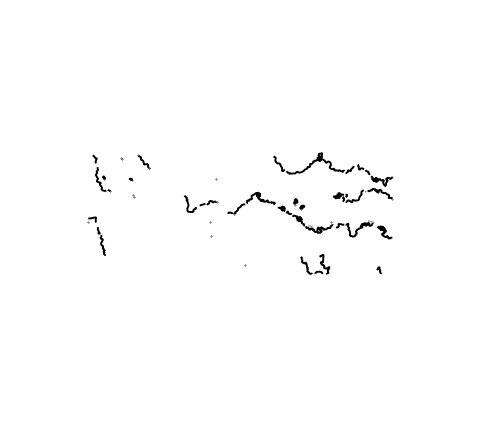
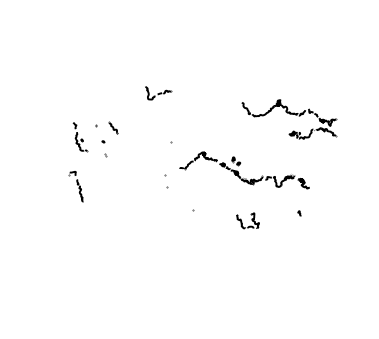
part: (333, 177) -> (289, 119), moved
part: (200, 204) -> (158, 93), moved
part: (314, 263) -> (247, 220), moved

